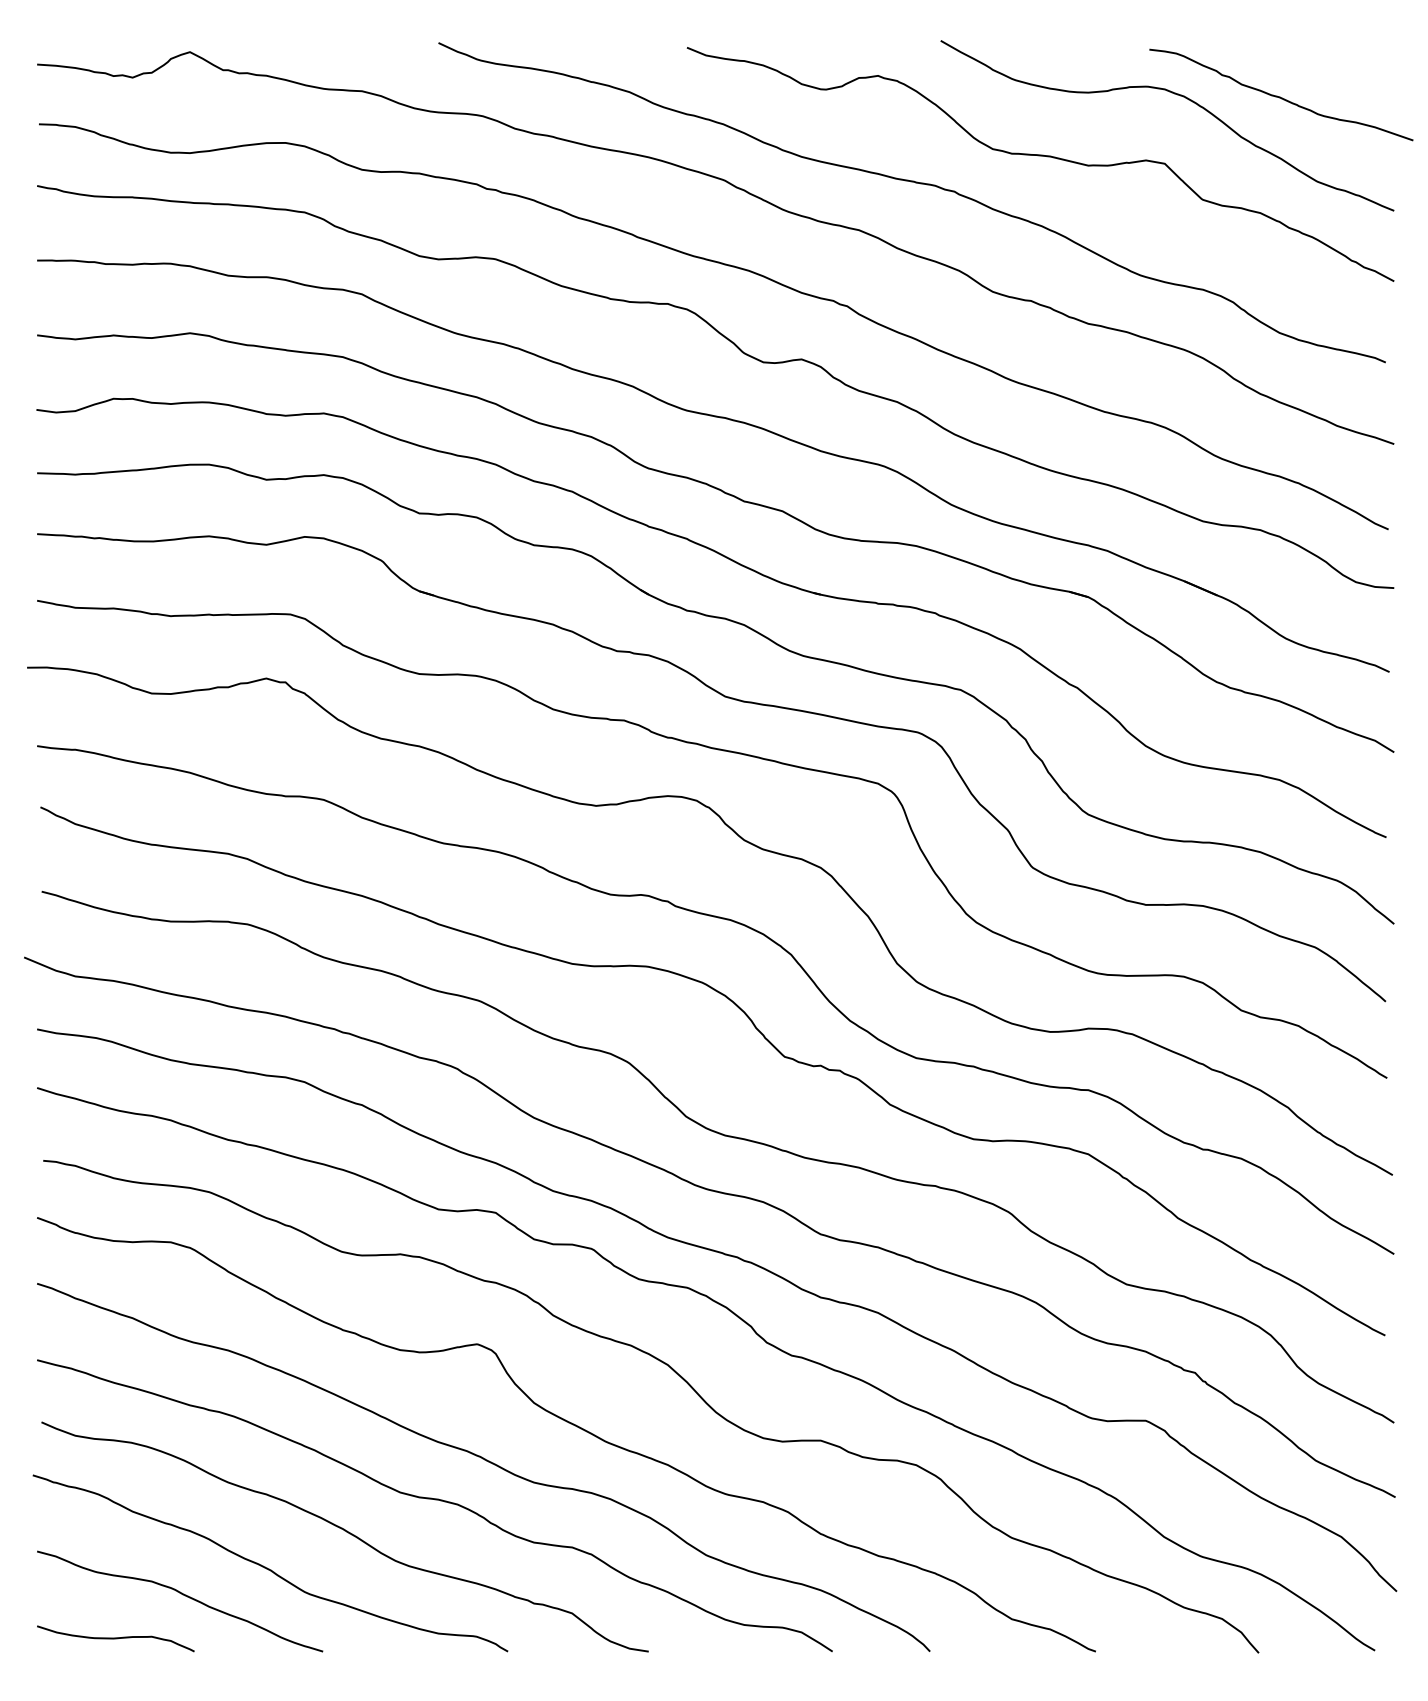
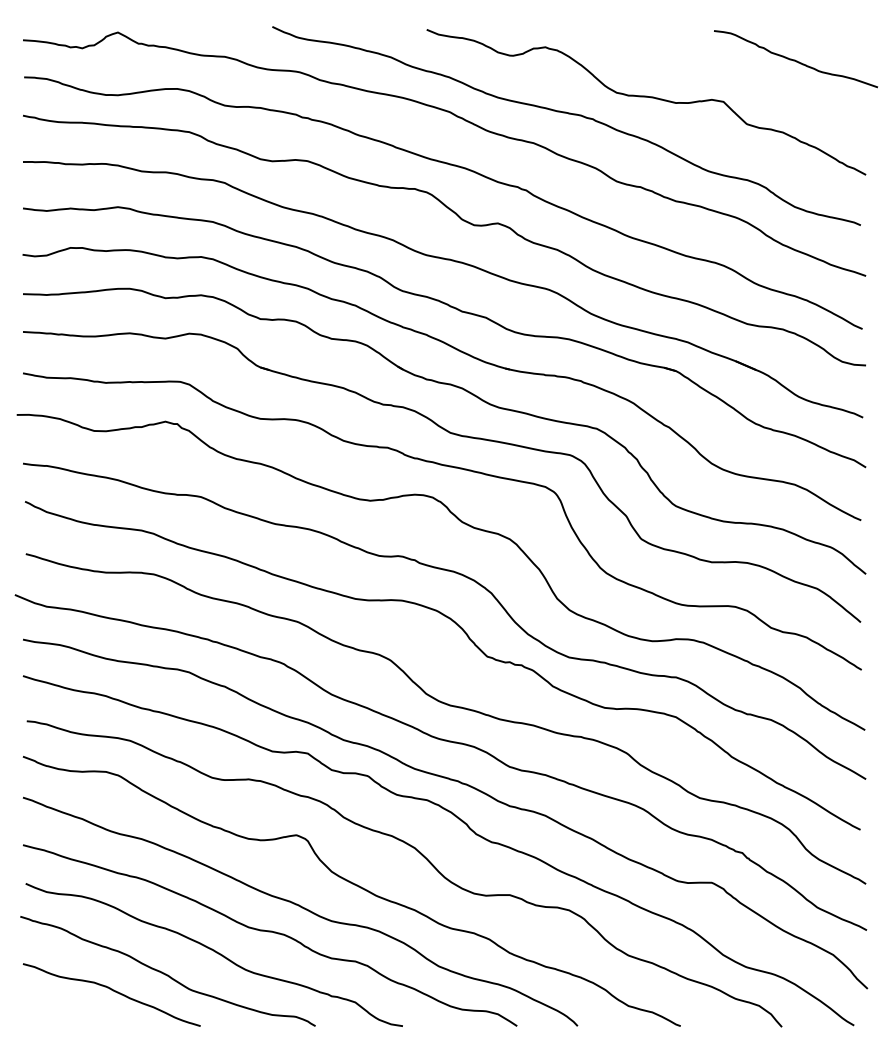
curve: (1175, 95) -> (730, 59), removed
curve: (115, 1637) -> (71, 1017), removed

